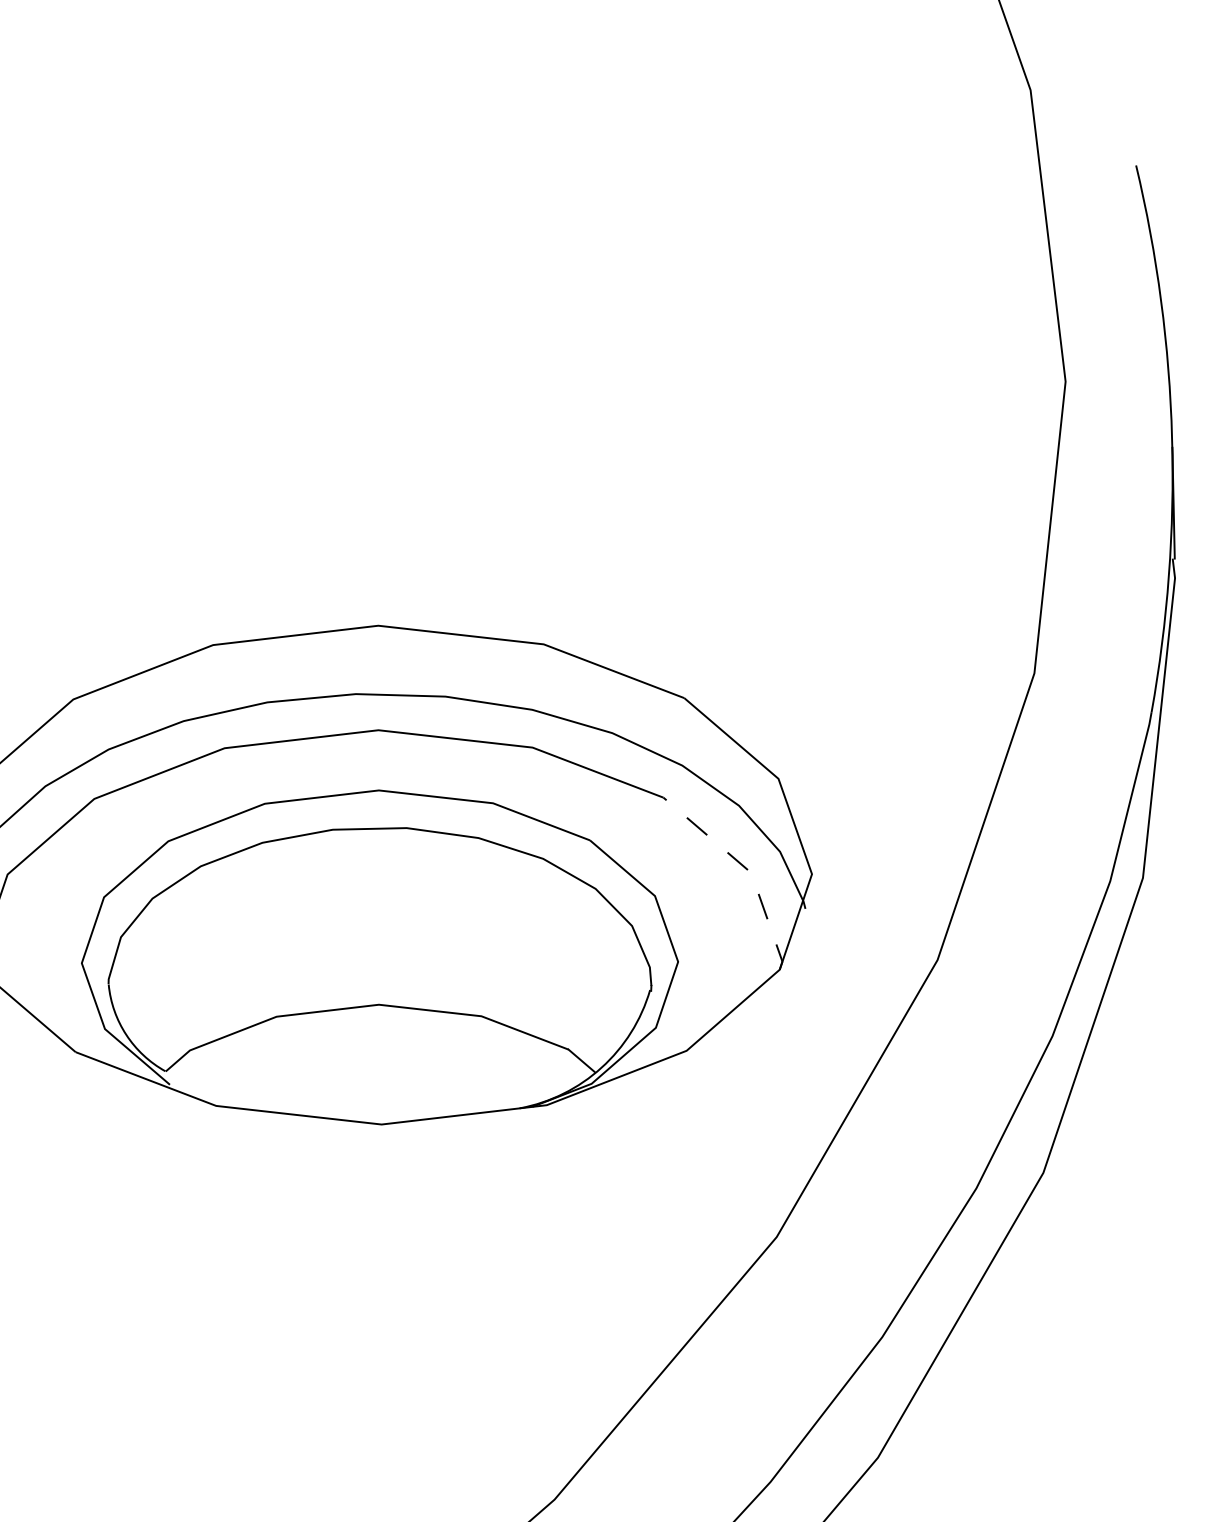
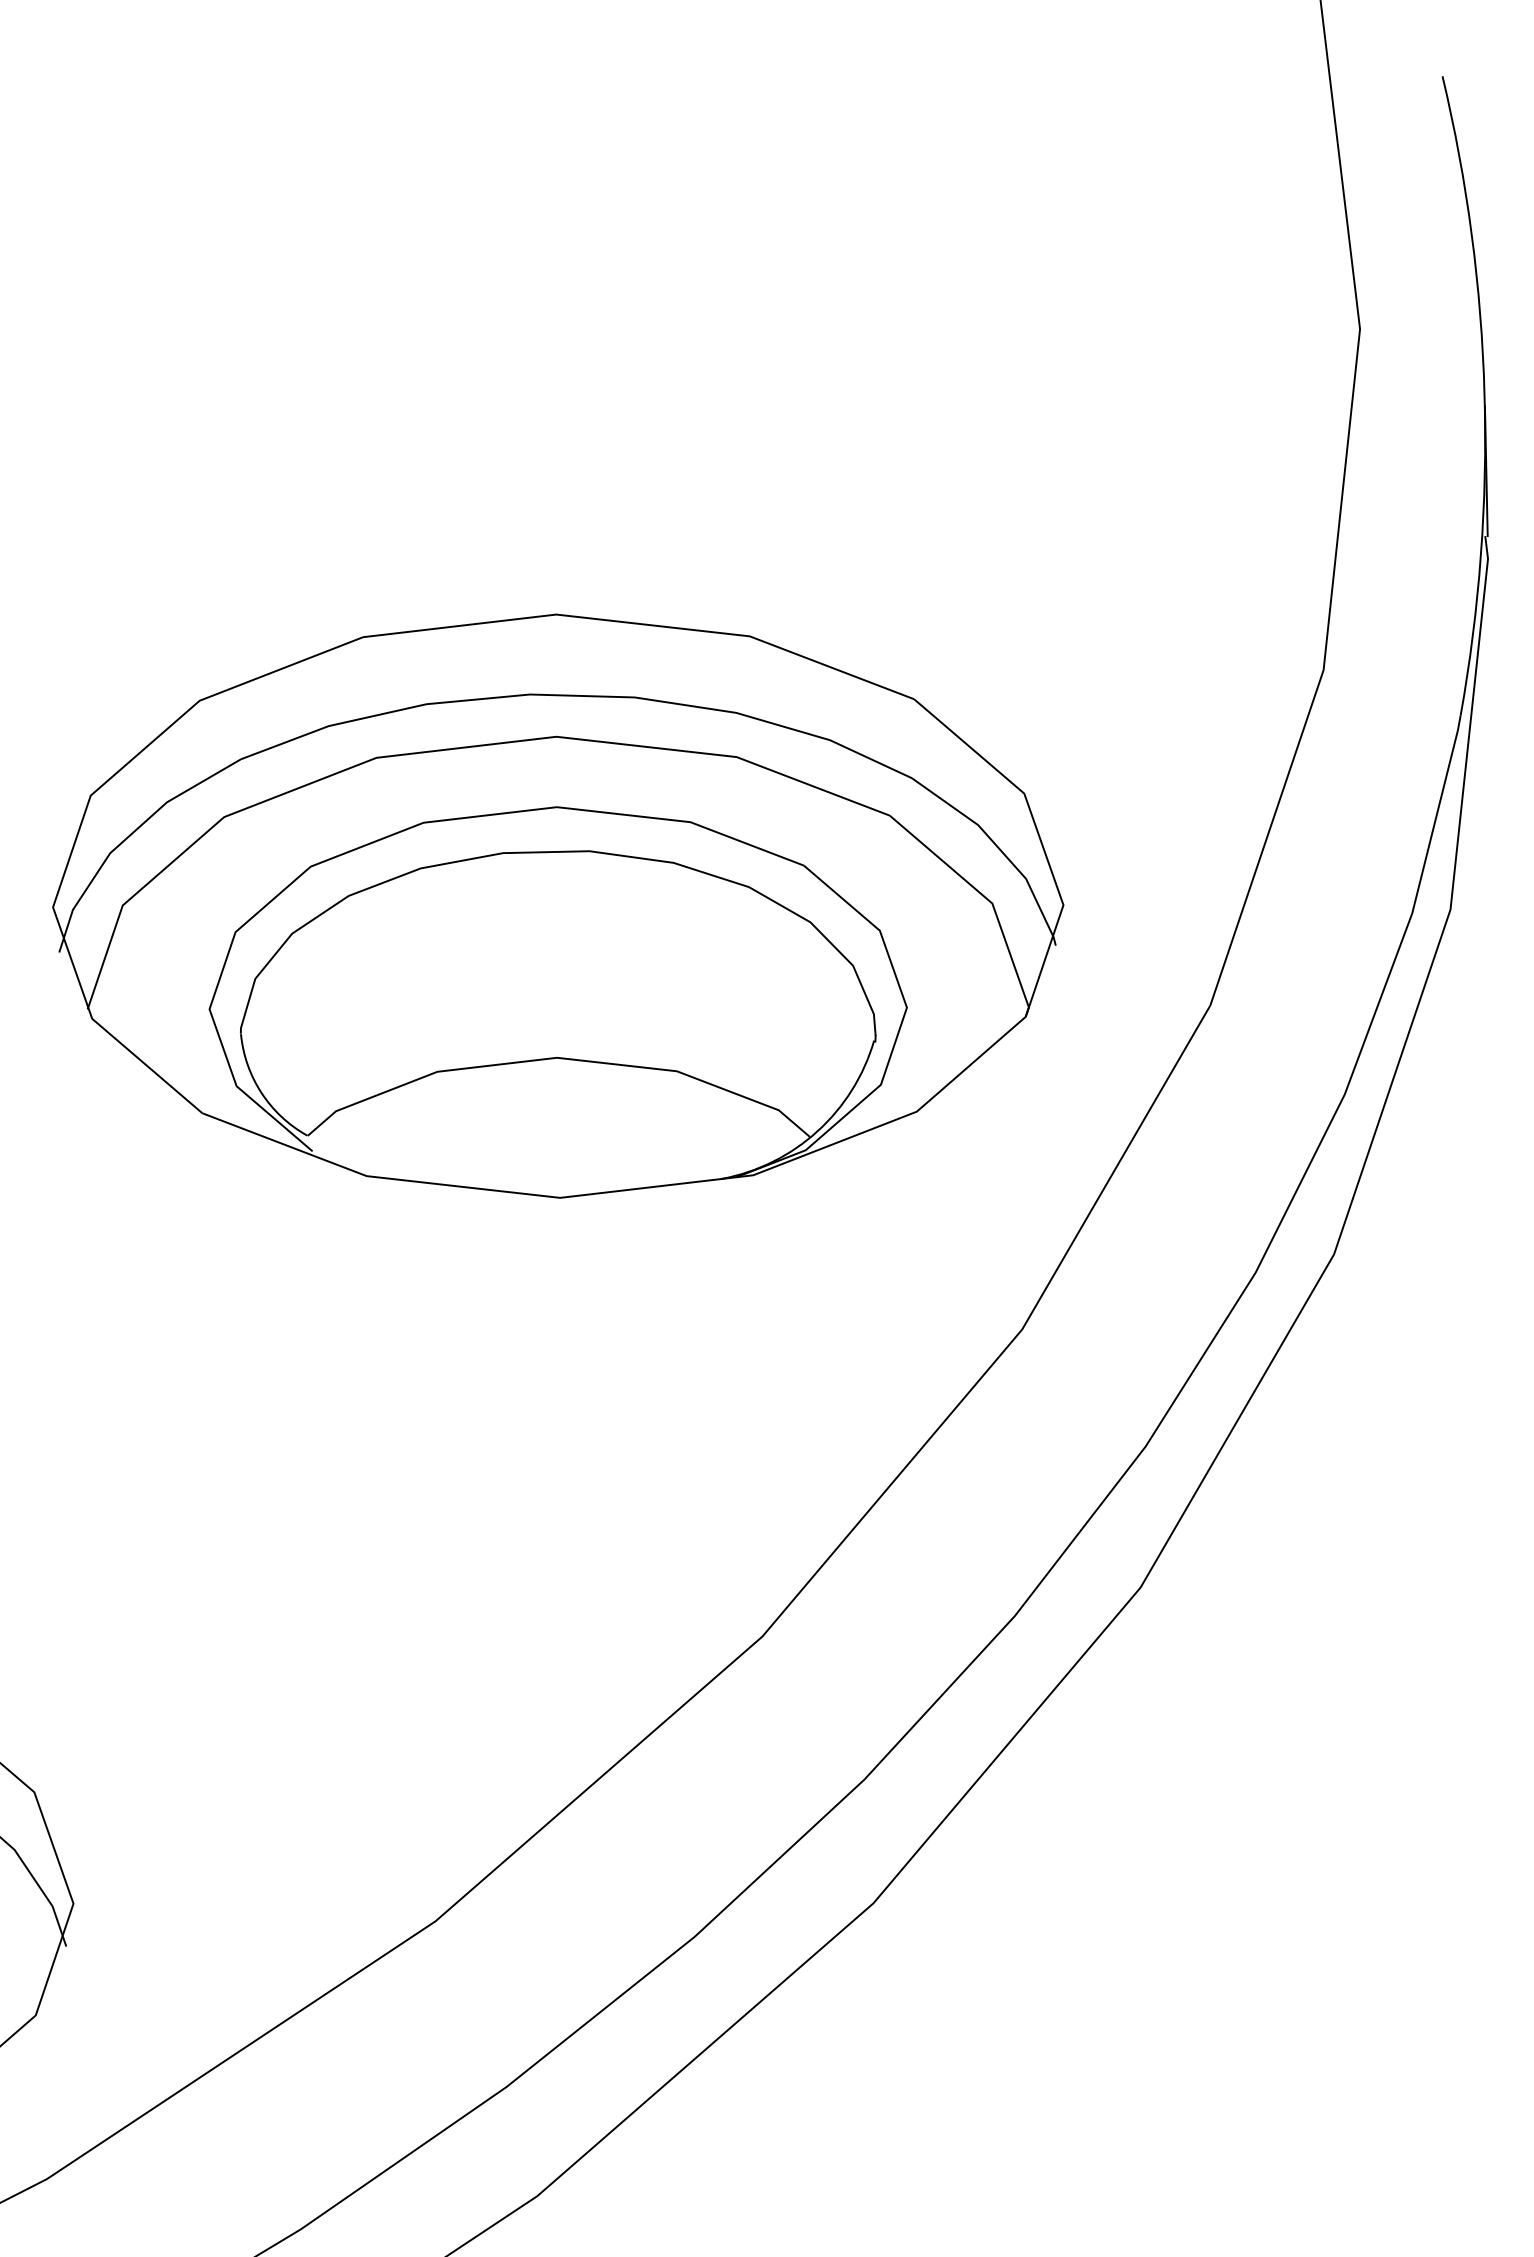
line: (747, 869) -> (987, 899), dashed -> solid

